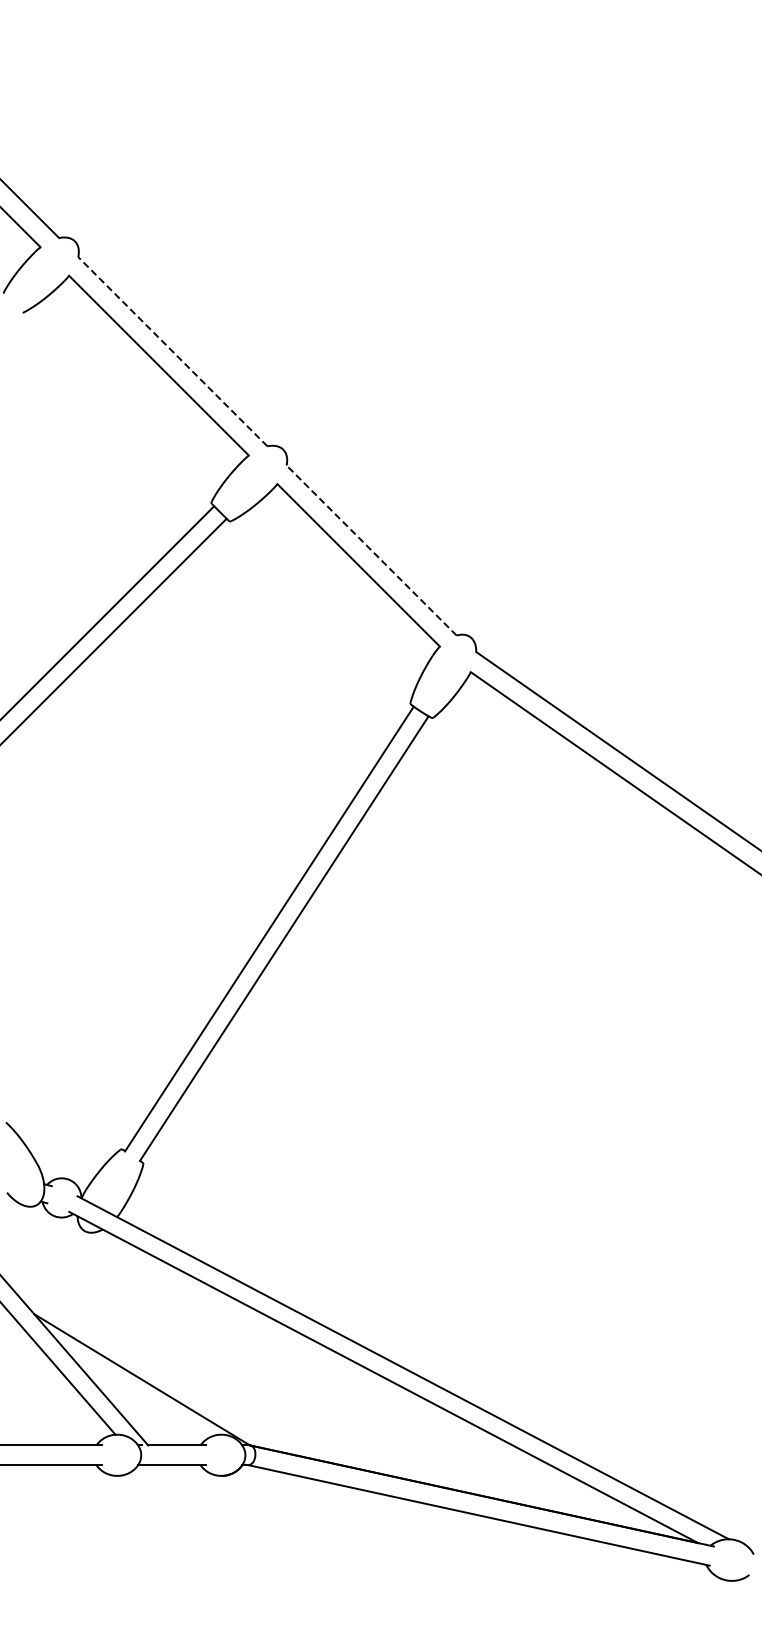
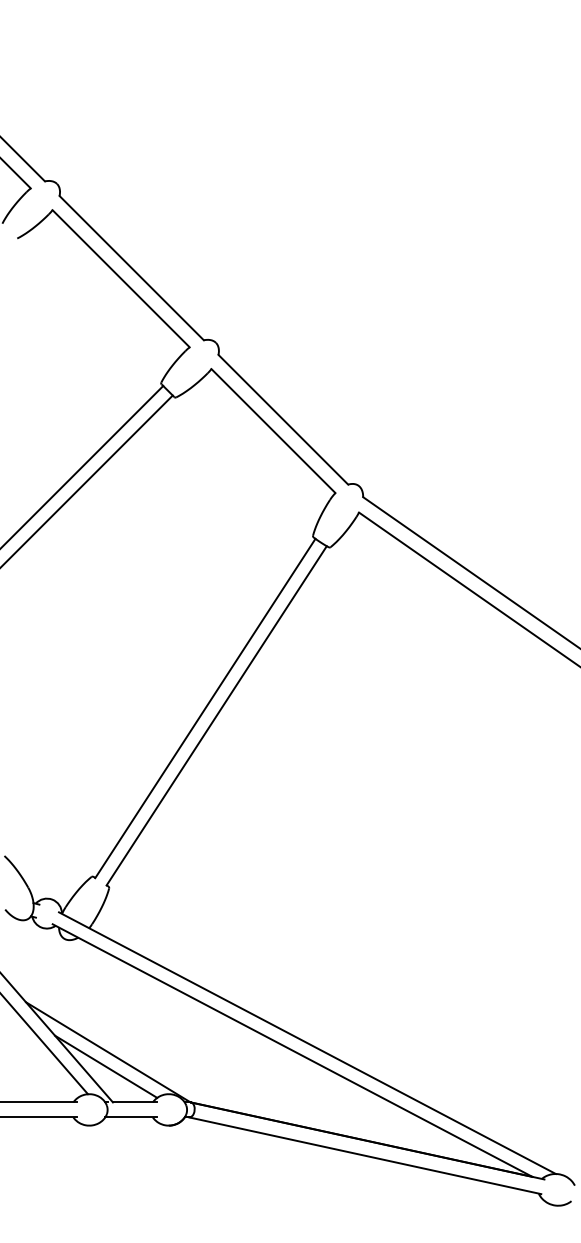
line: (172, 351) -> (131, 267), dashed -> solid
line: (371, 550) -> (283, 419), dashed -> solid
line: (139, 1398) -> (106, 1066), added

